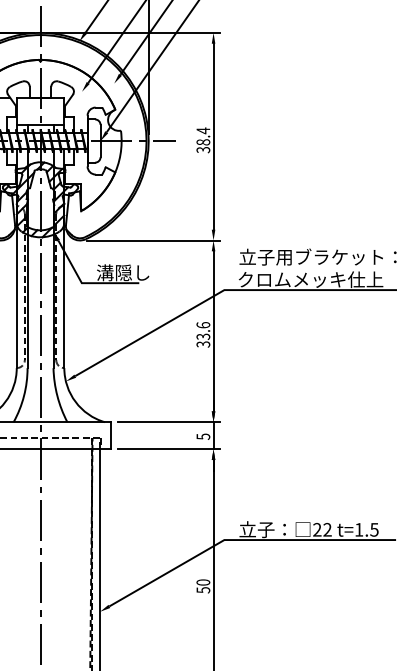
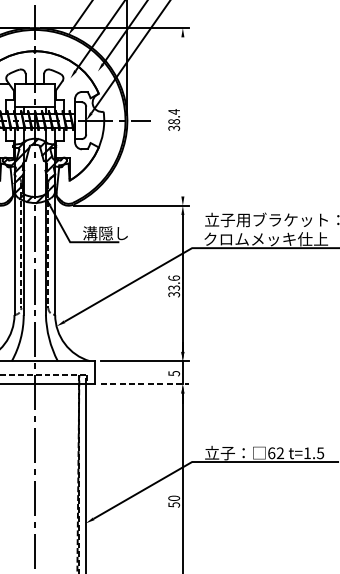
line: (213, 136) -> (182, 116), removed
line: (169, 449) -> (145, 384), solid -> dashed
text: (317, 529) -> (271, 452), 22 -> 62

